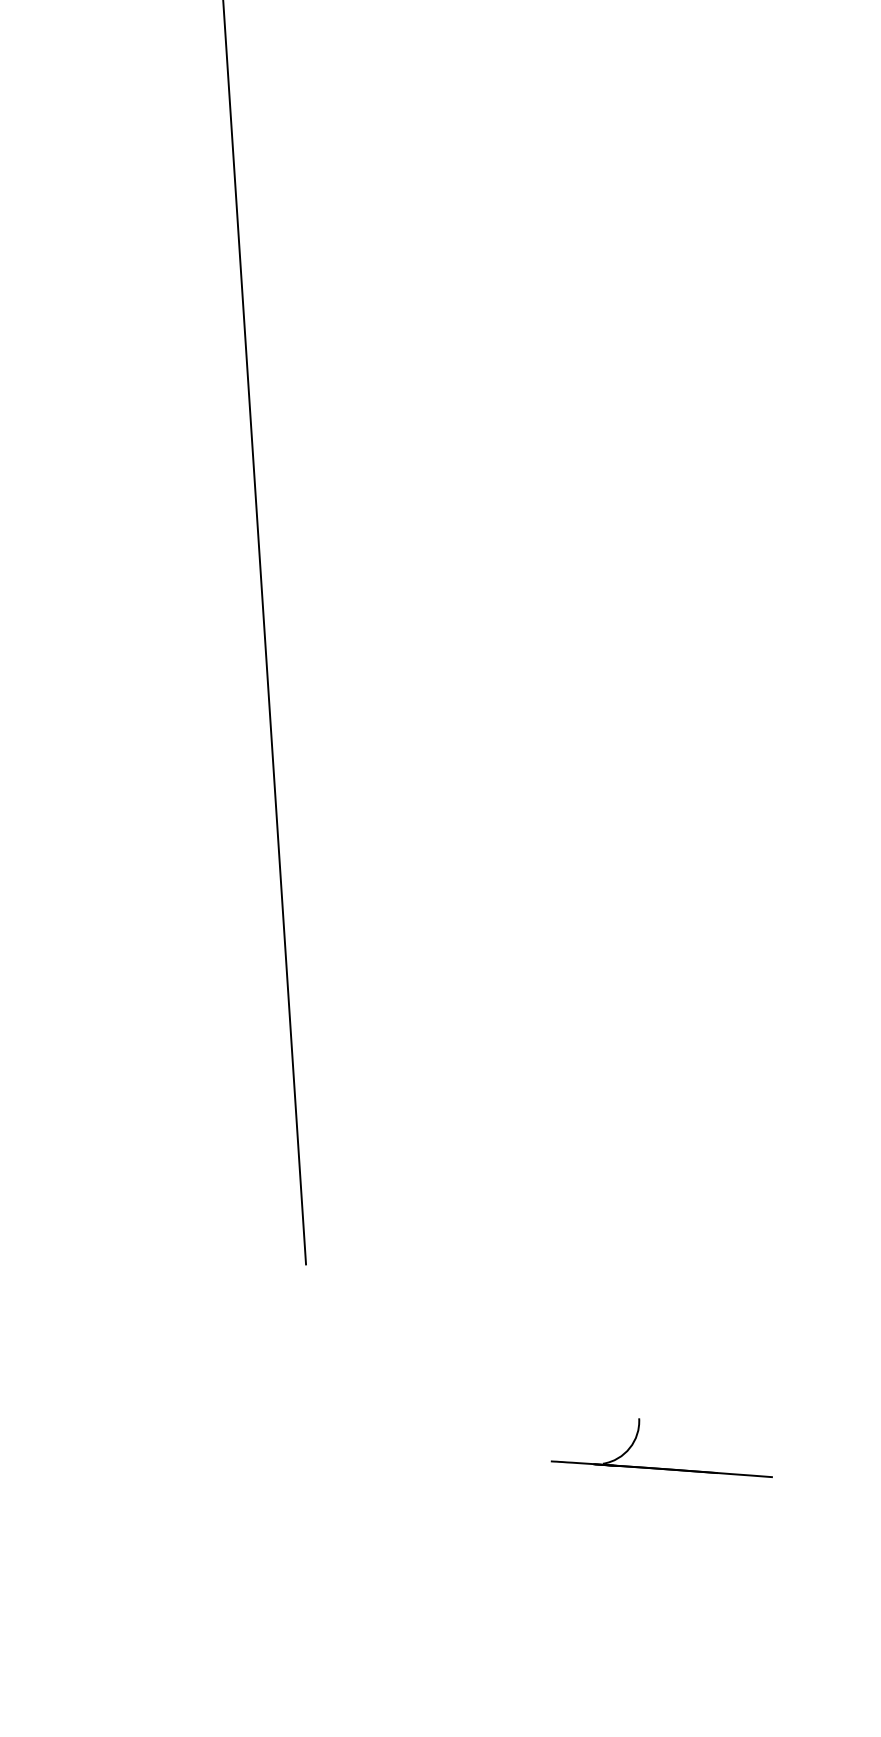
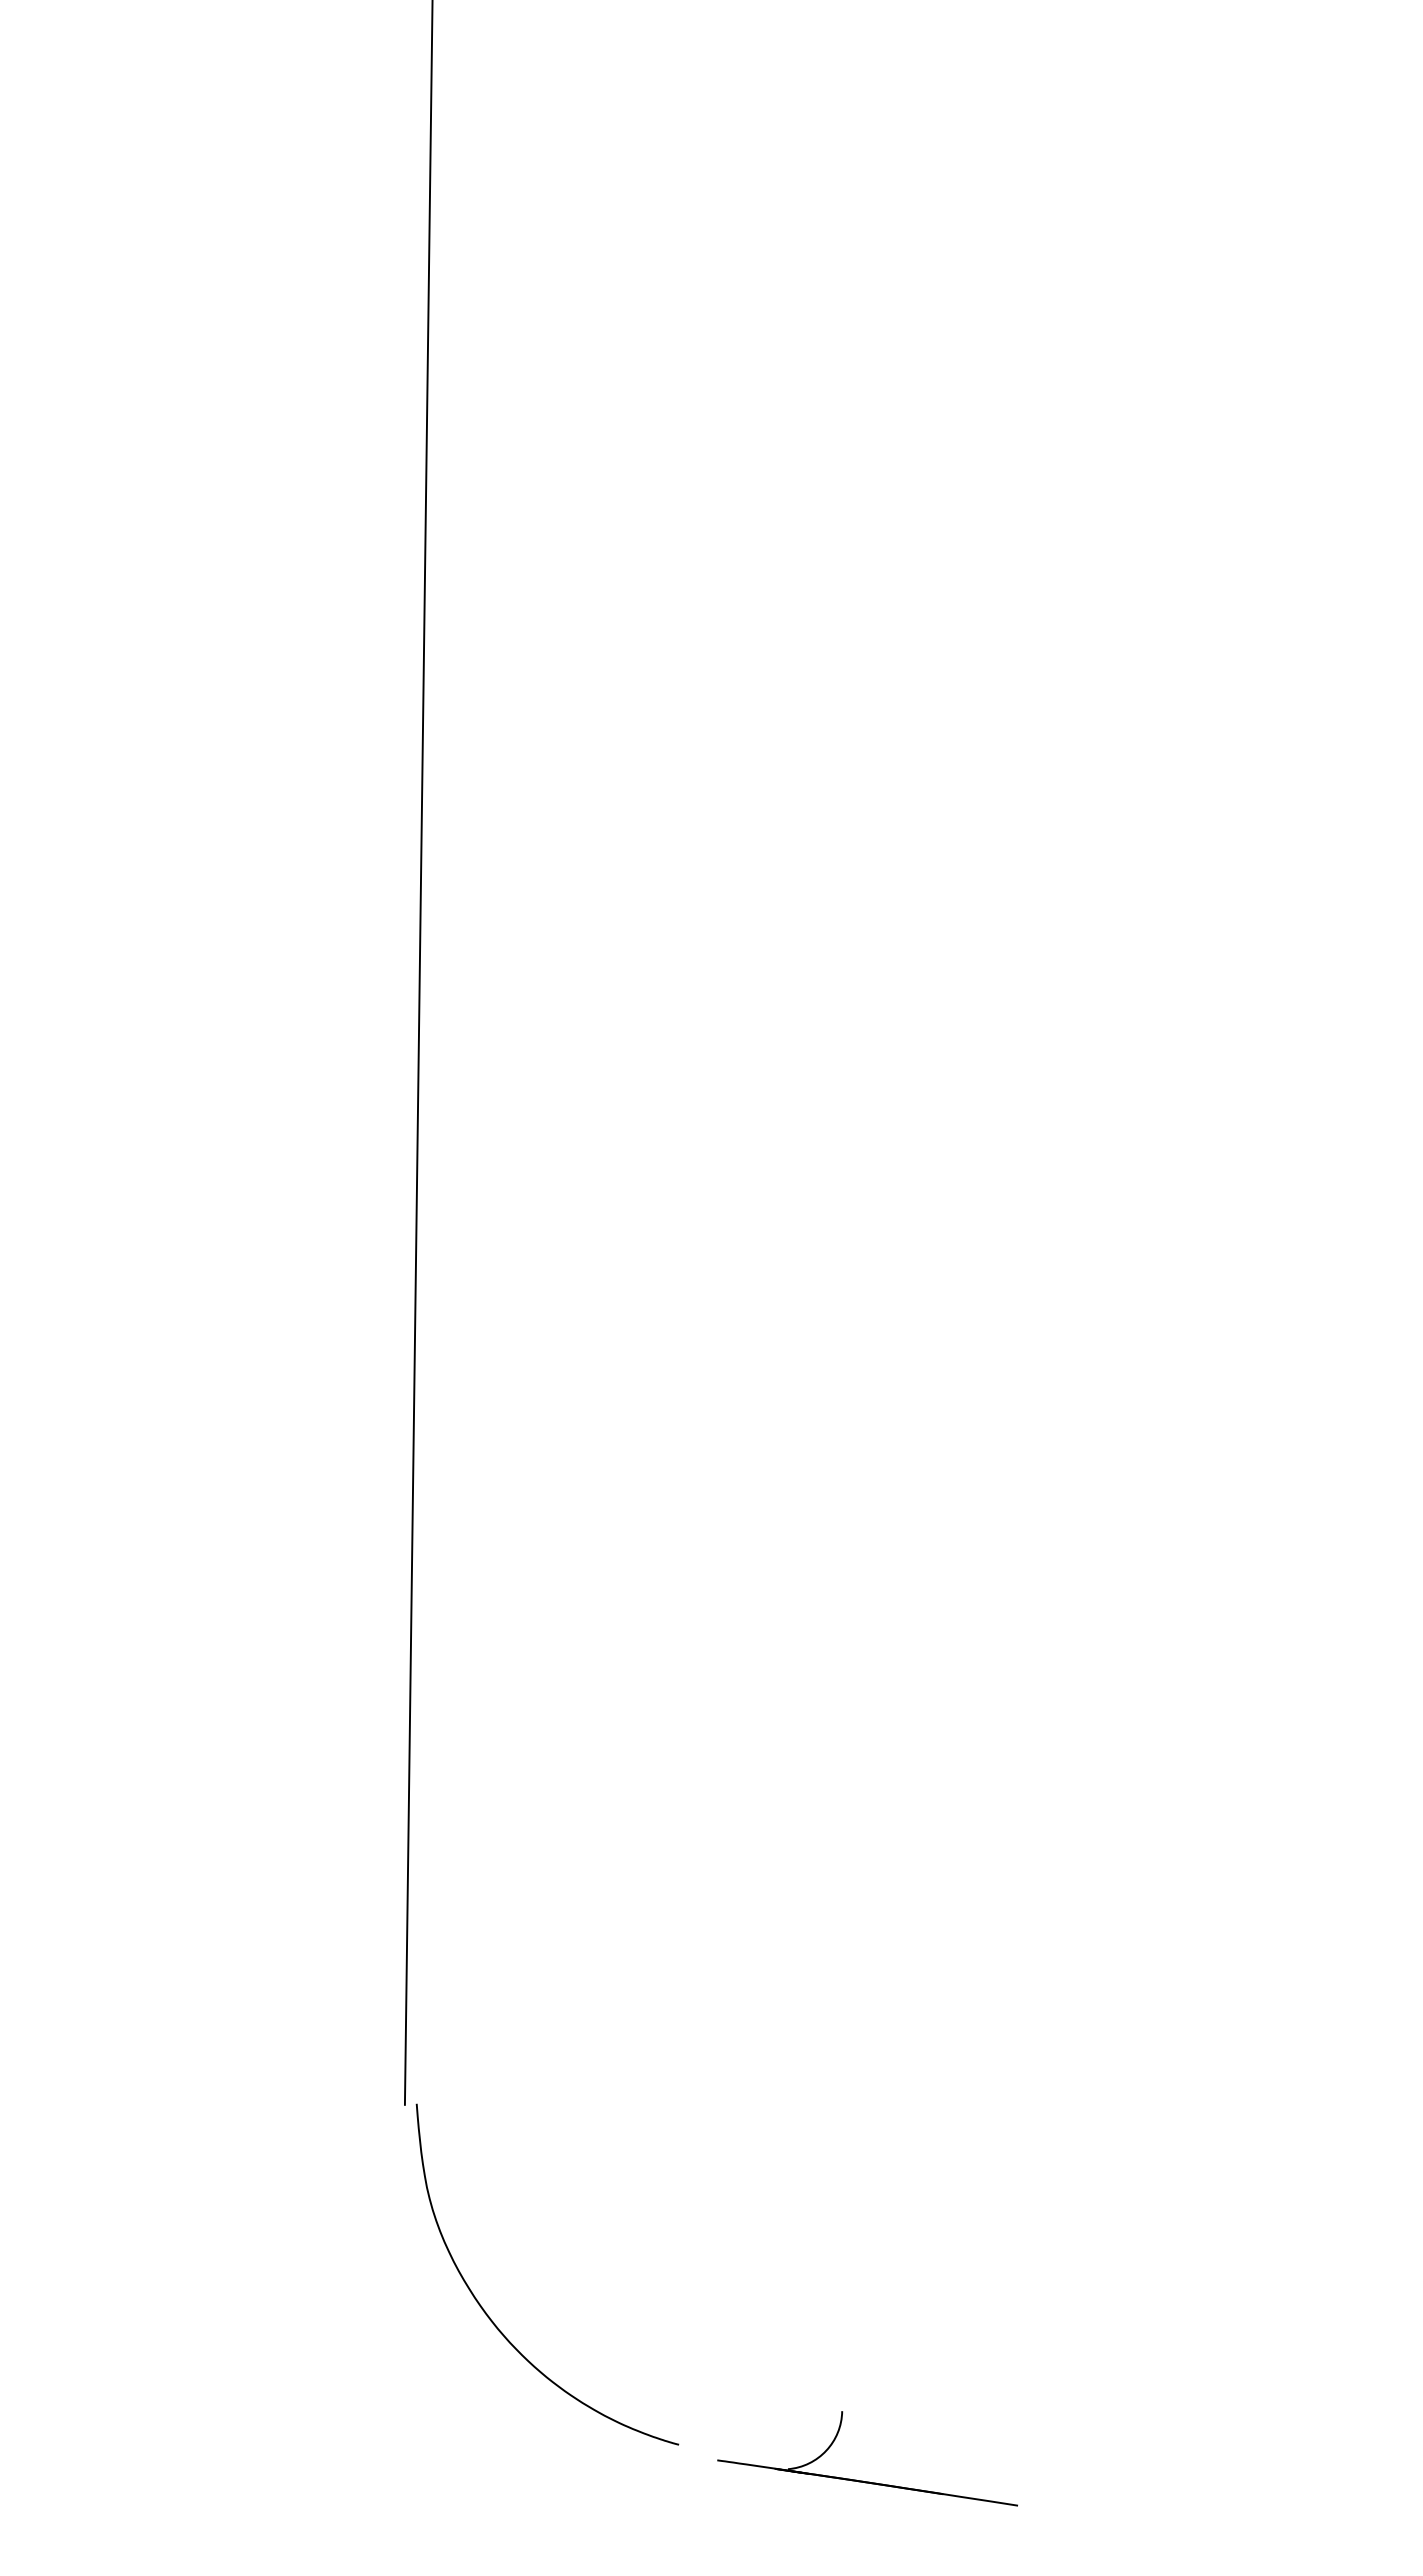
curve: (380, 1414) -> (490, 2317), added
part: (658, 1467) -> (863, 2480), moved

